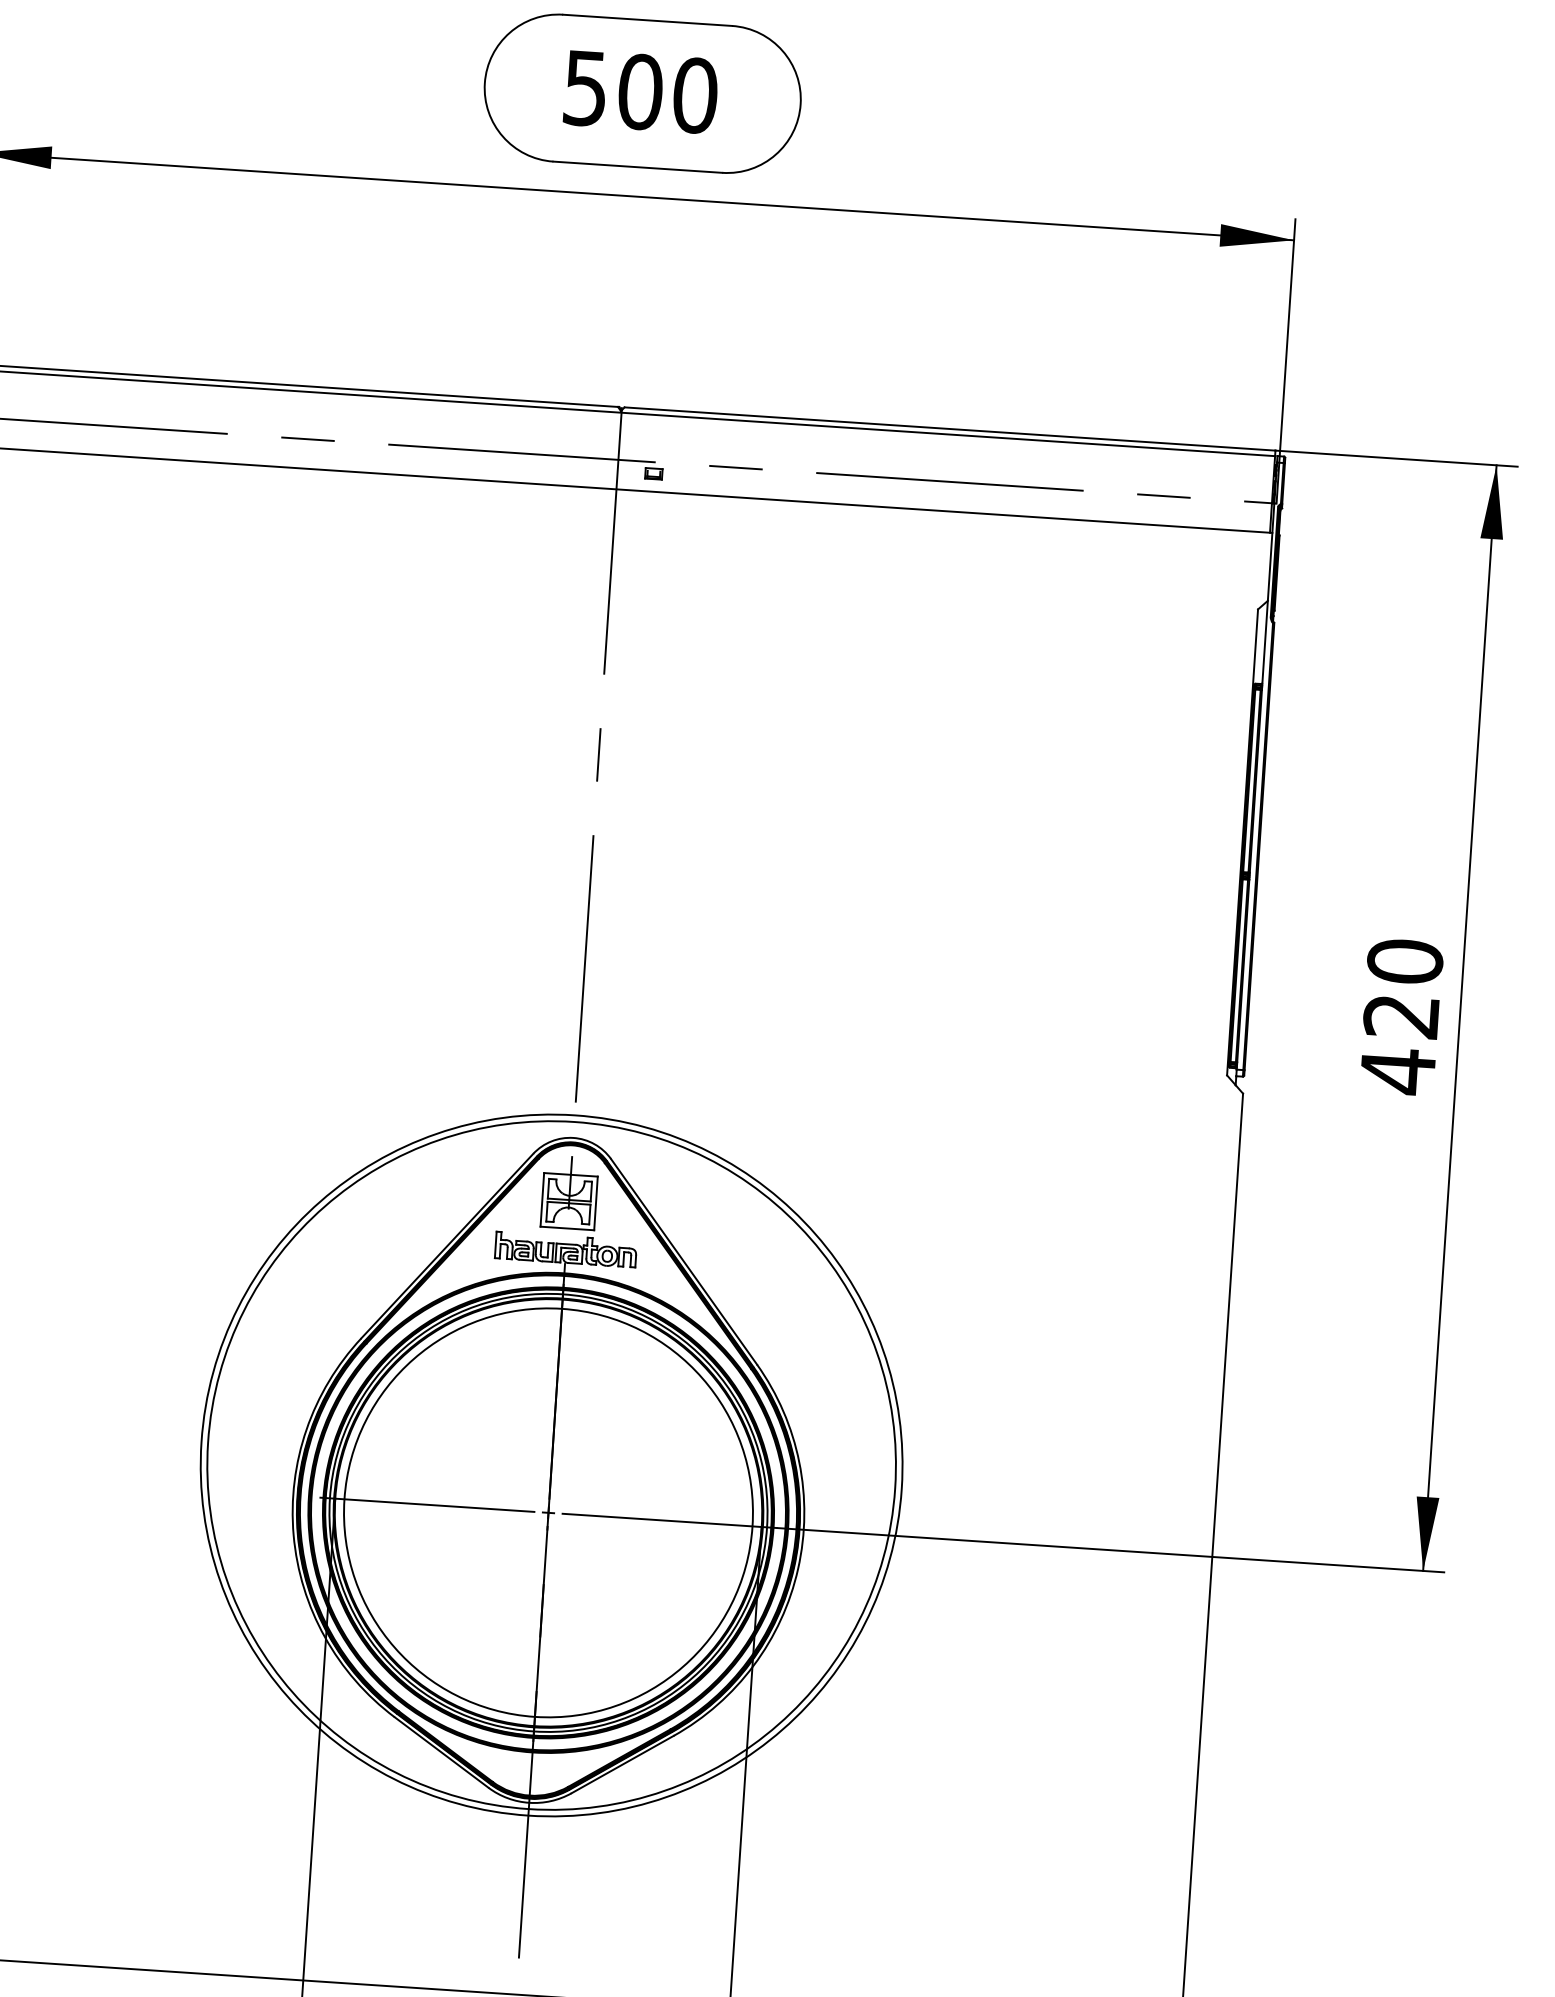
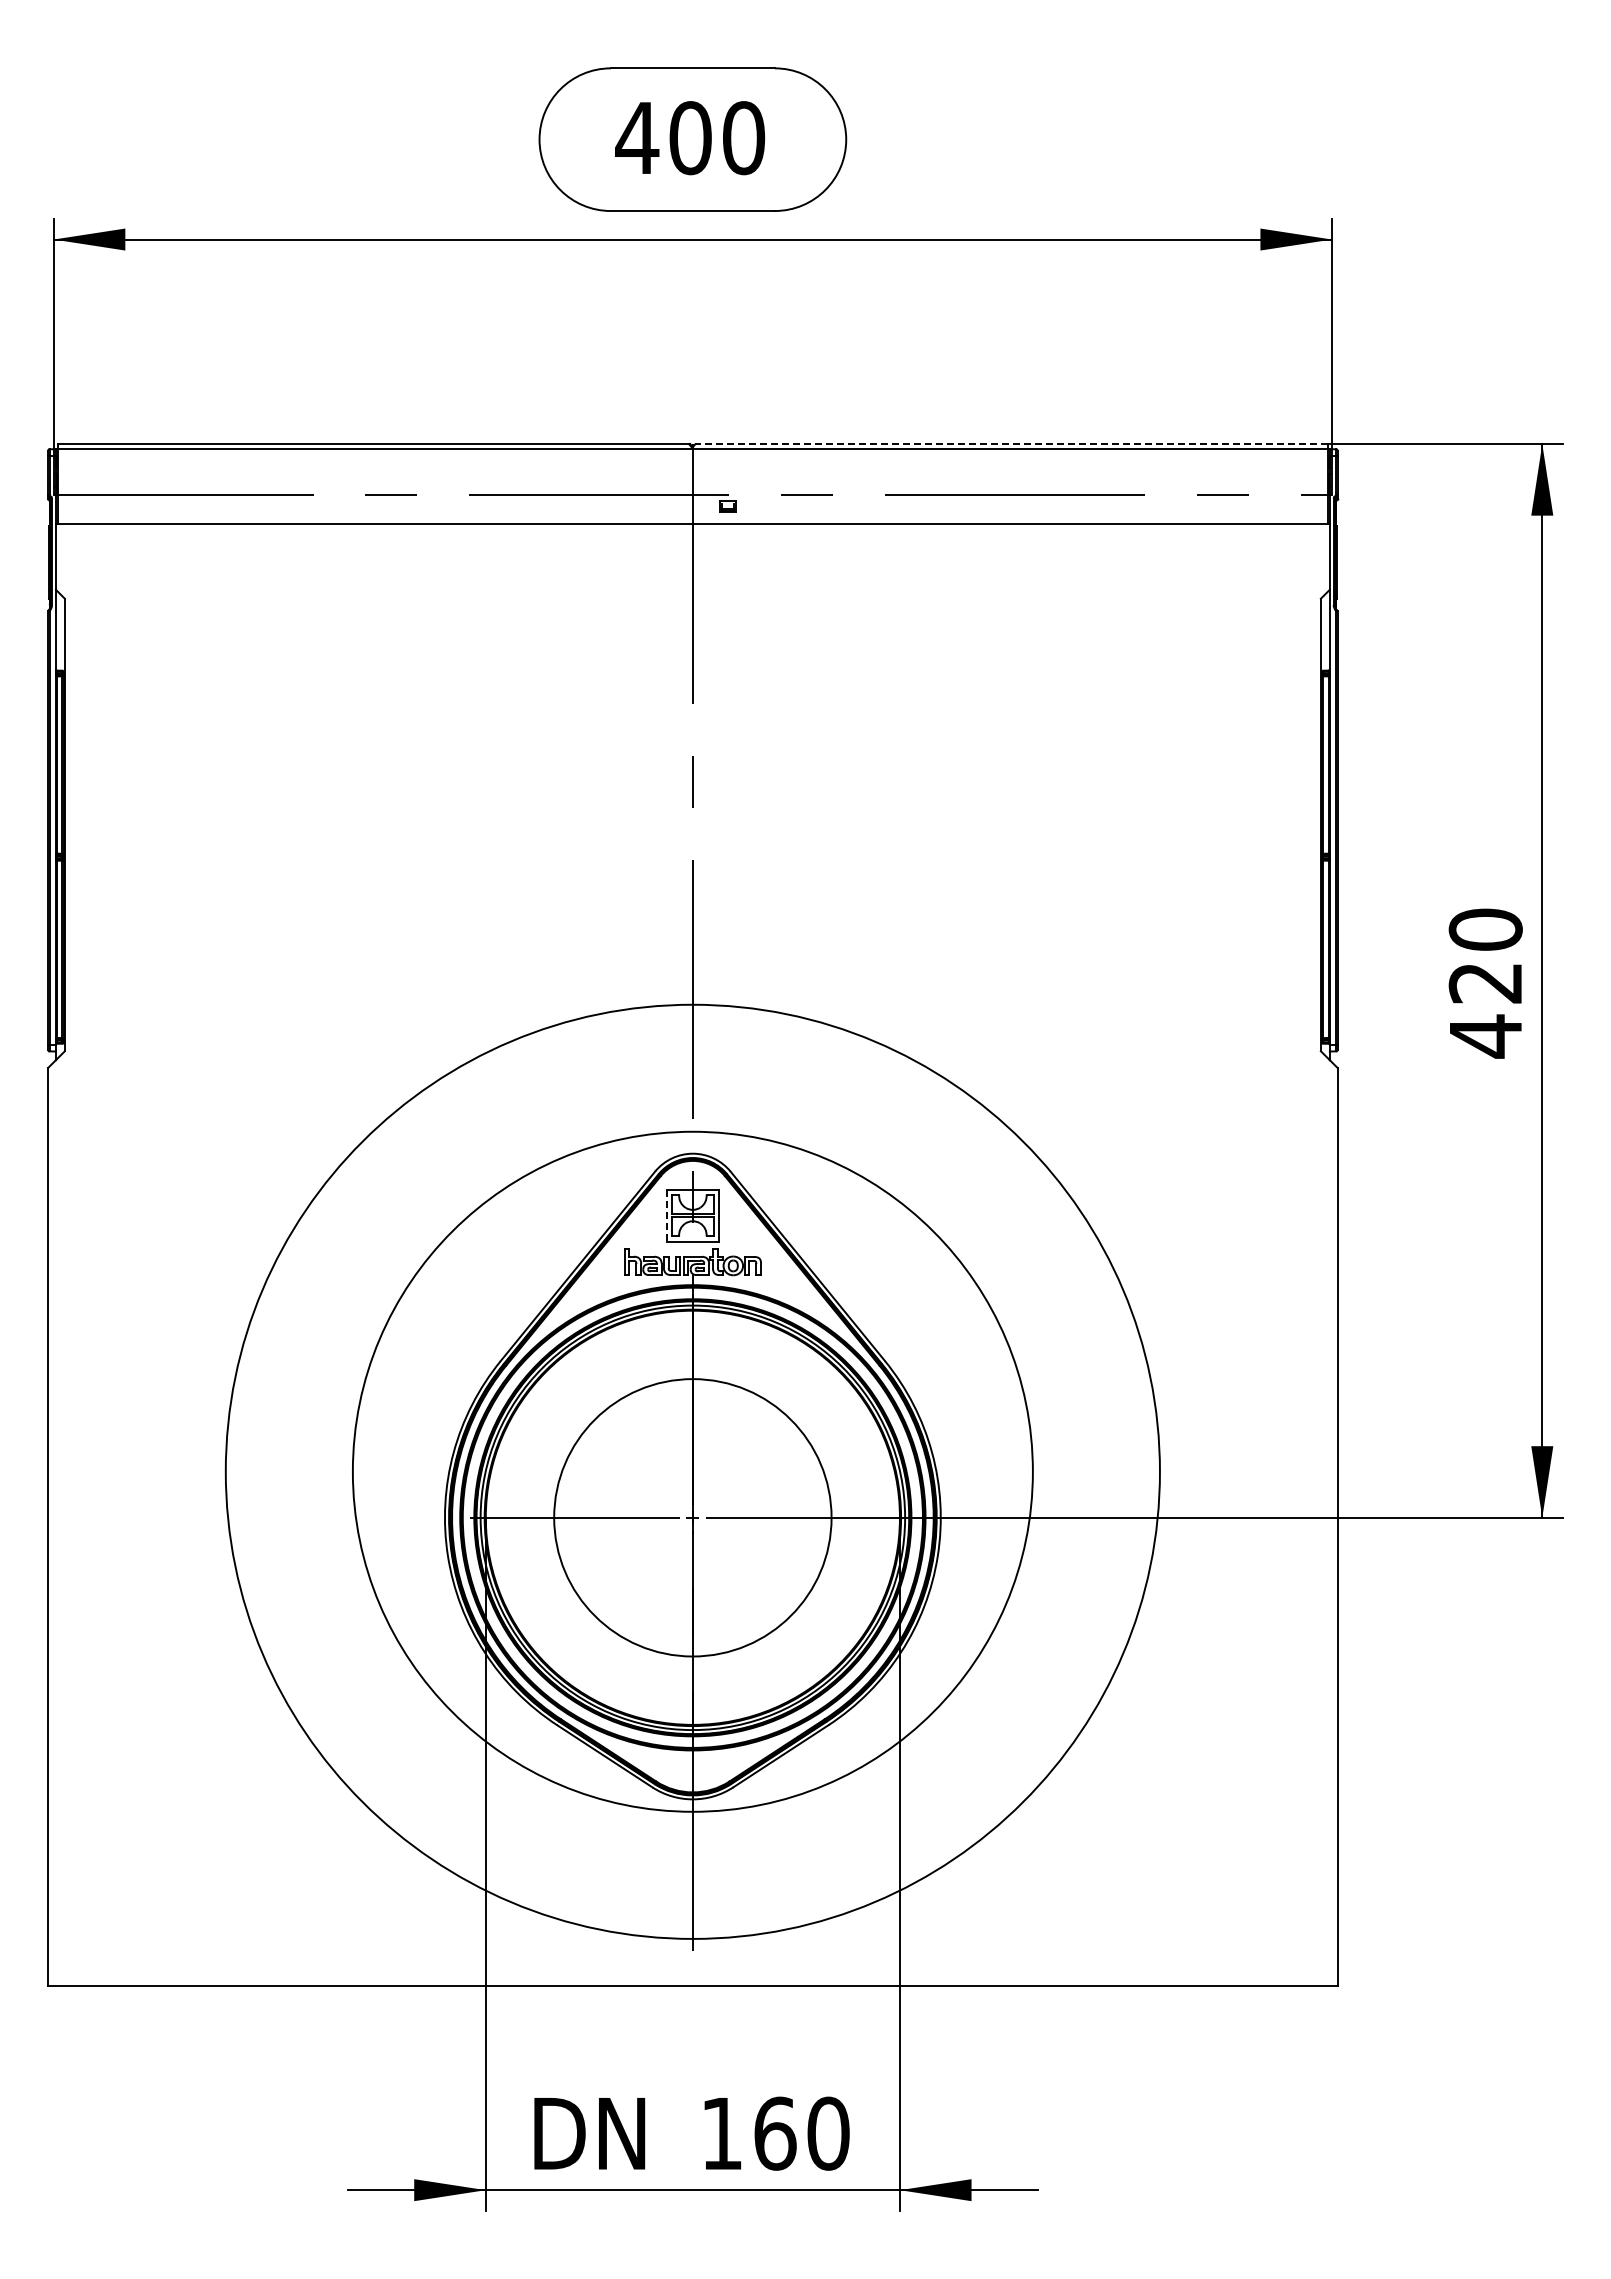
text: (585, 88) -> (637, 138), 500 -> 400
line: (950, 429) -> (1011, 444), solid -> dashed
line: (541, 1200) -> (666, 1216), solid -> dashed
circle: (551, 1465) -> (692, 1471), size x1.4
circle: (548, 1512) -> (692, 1517), size x0.7

